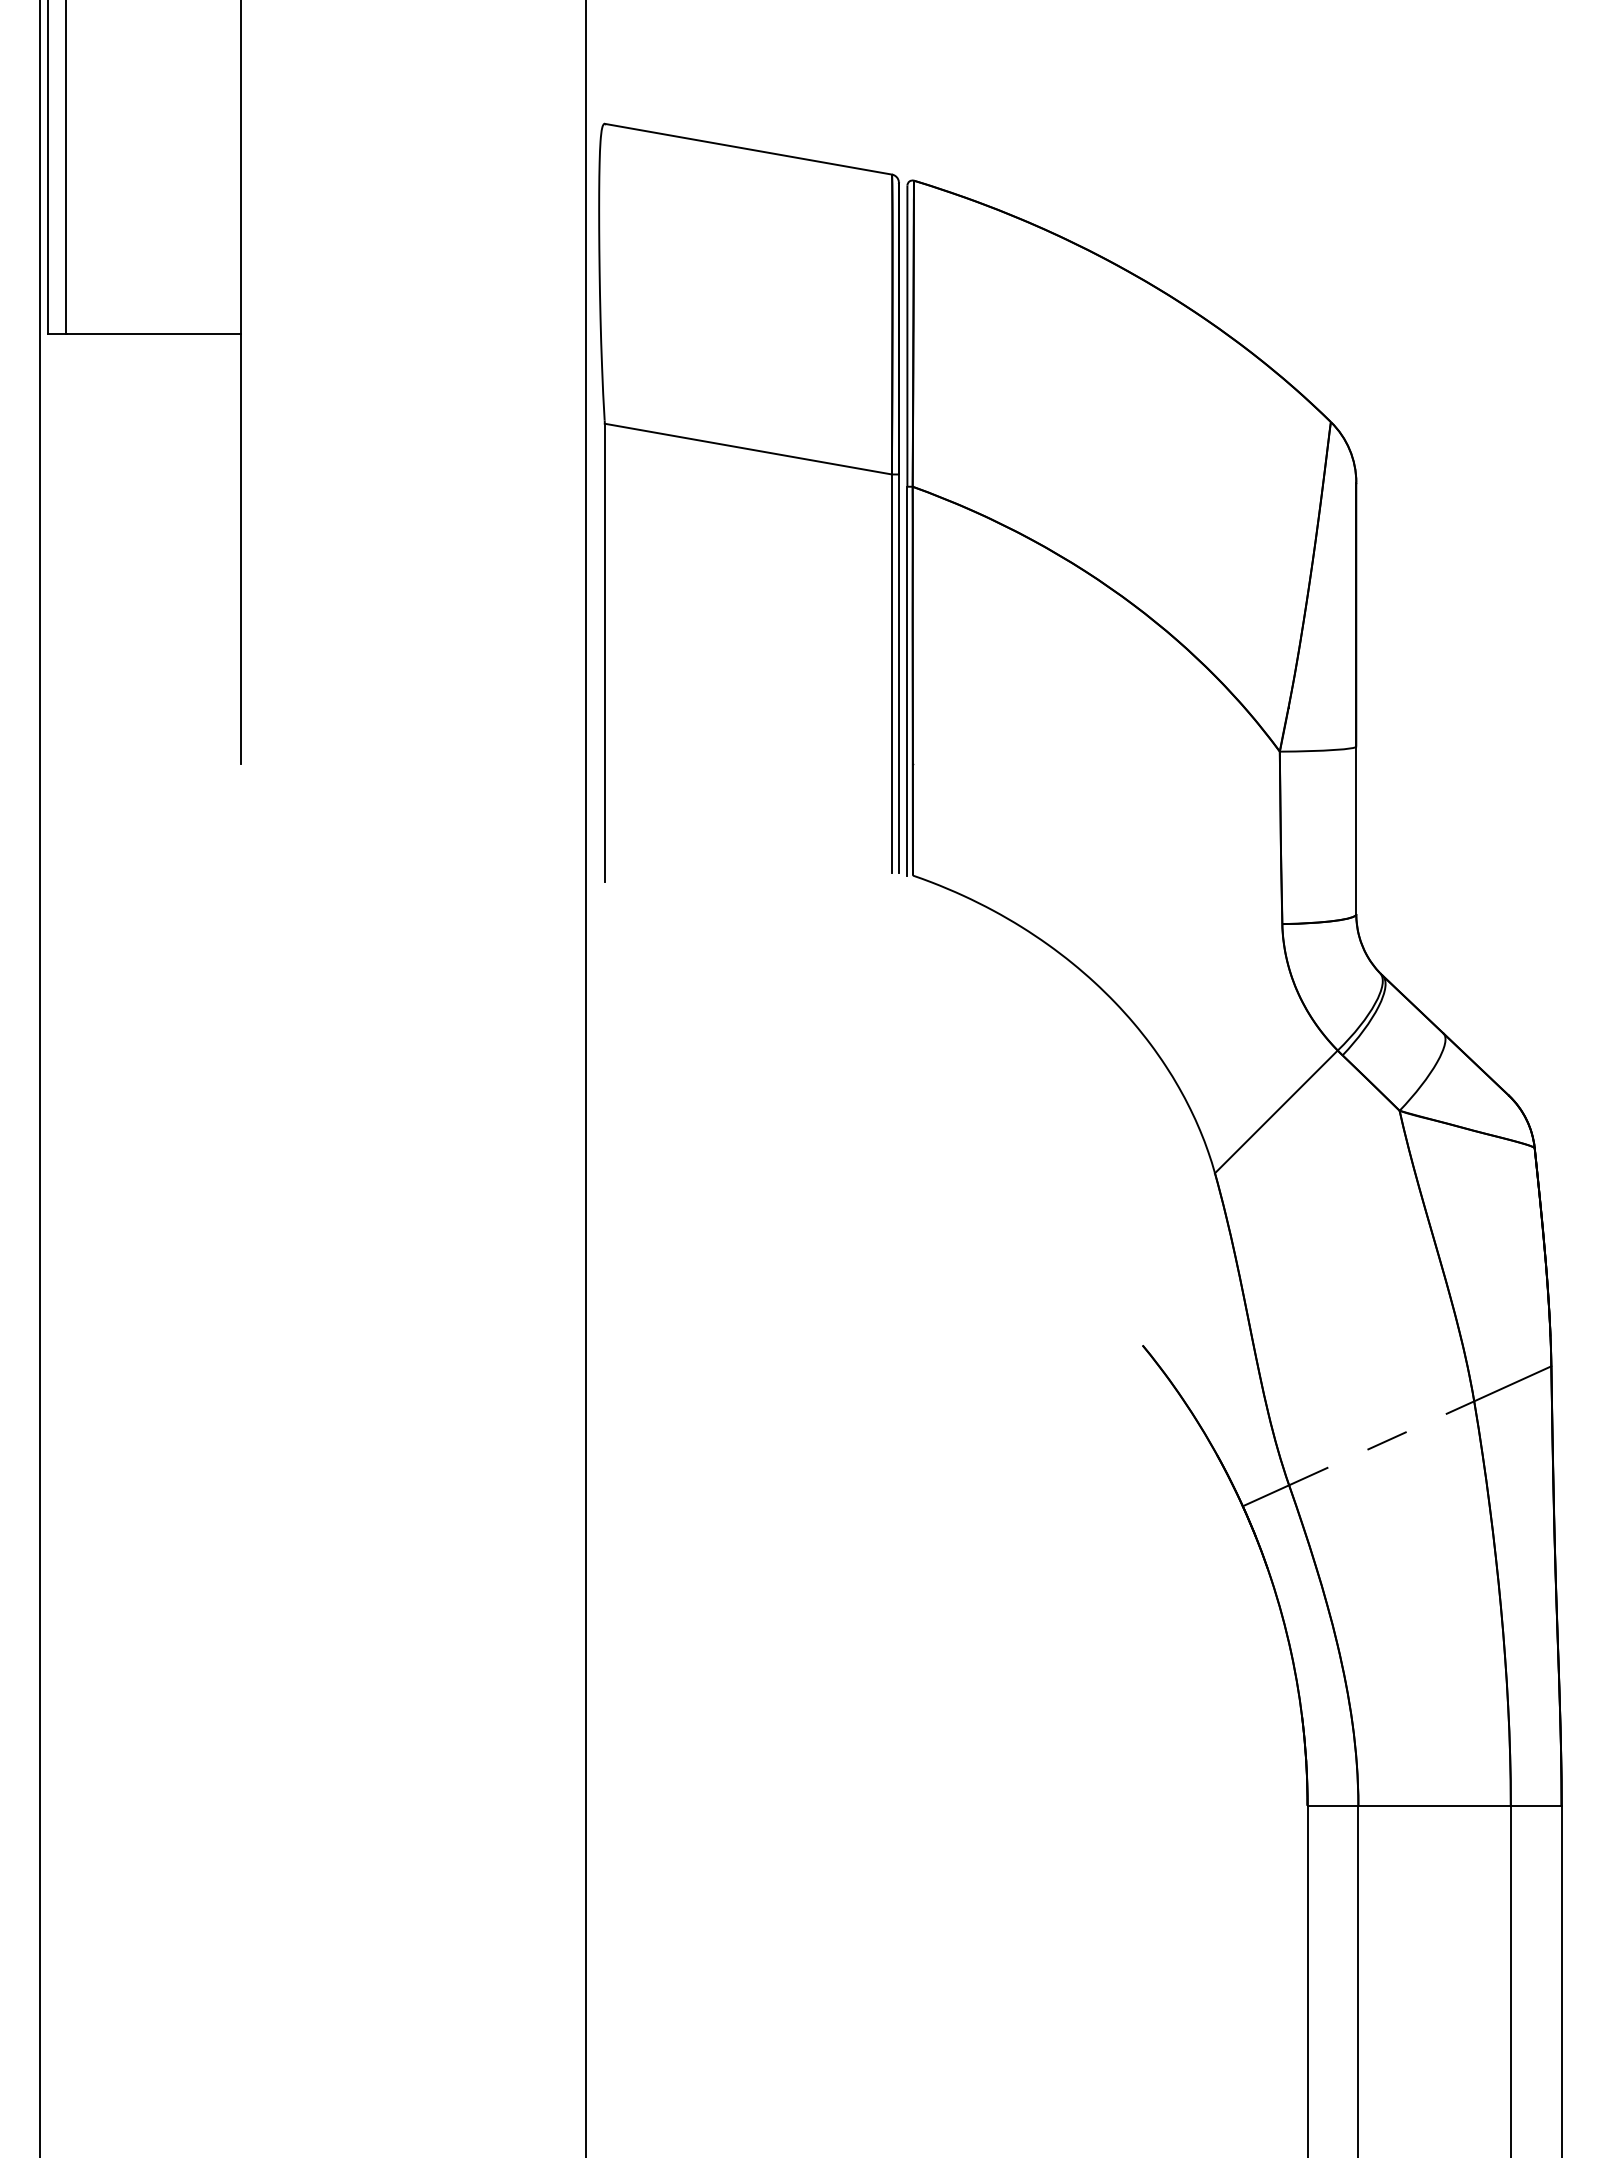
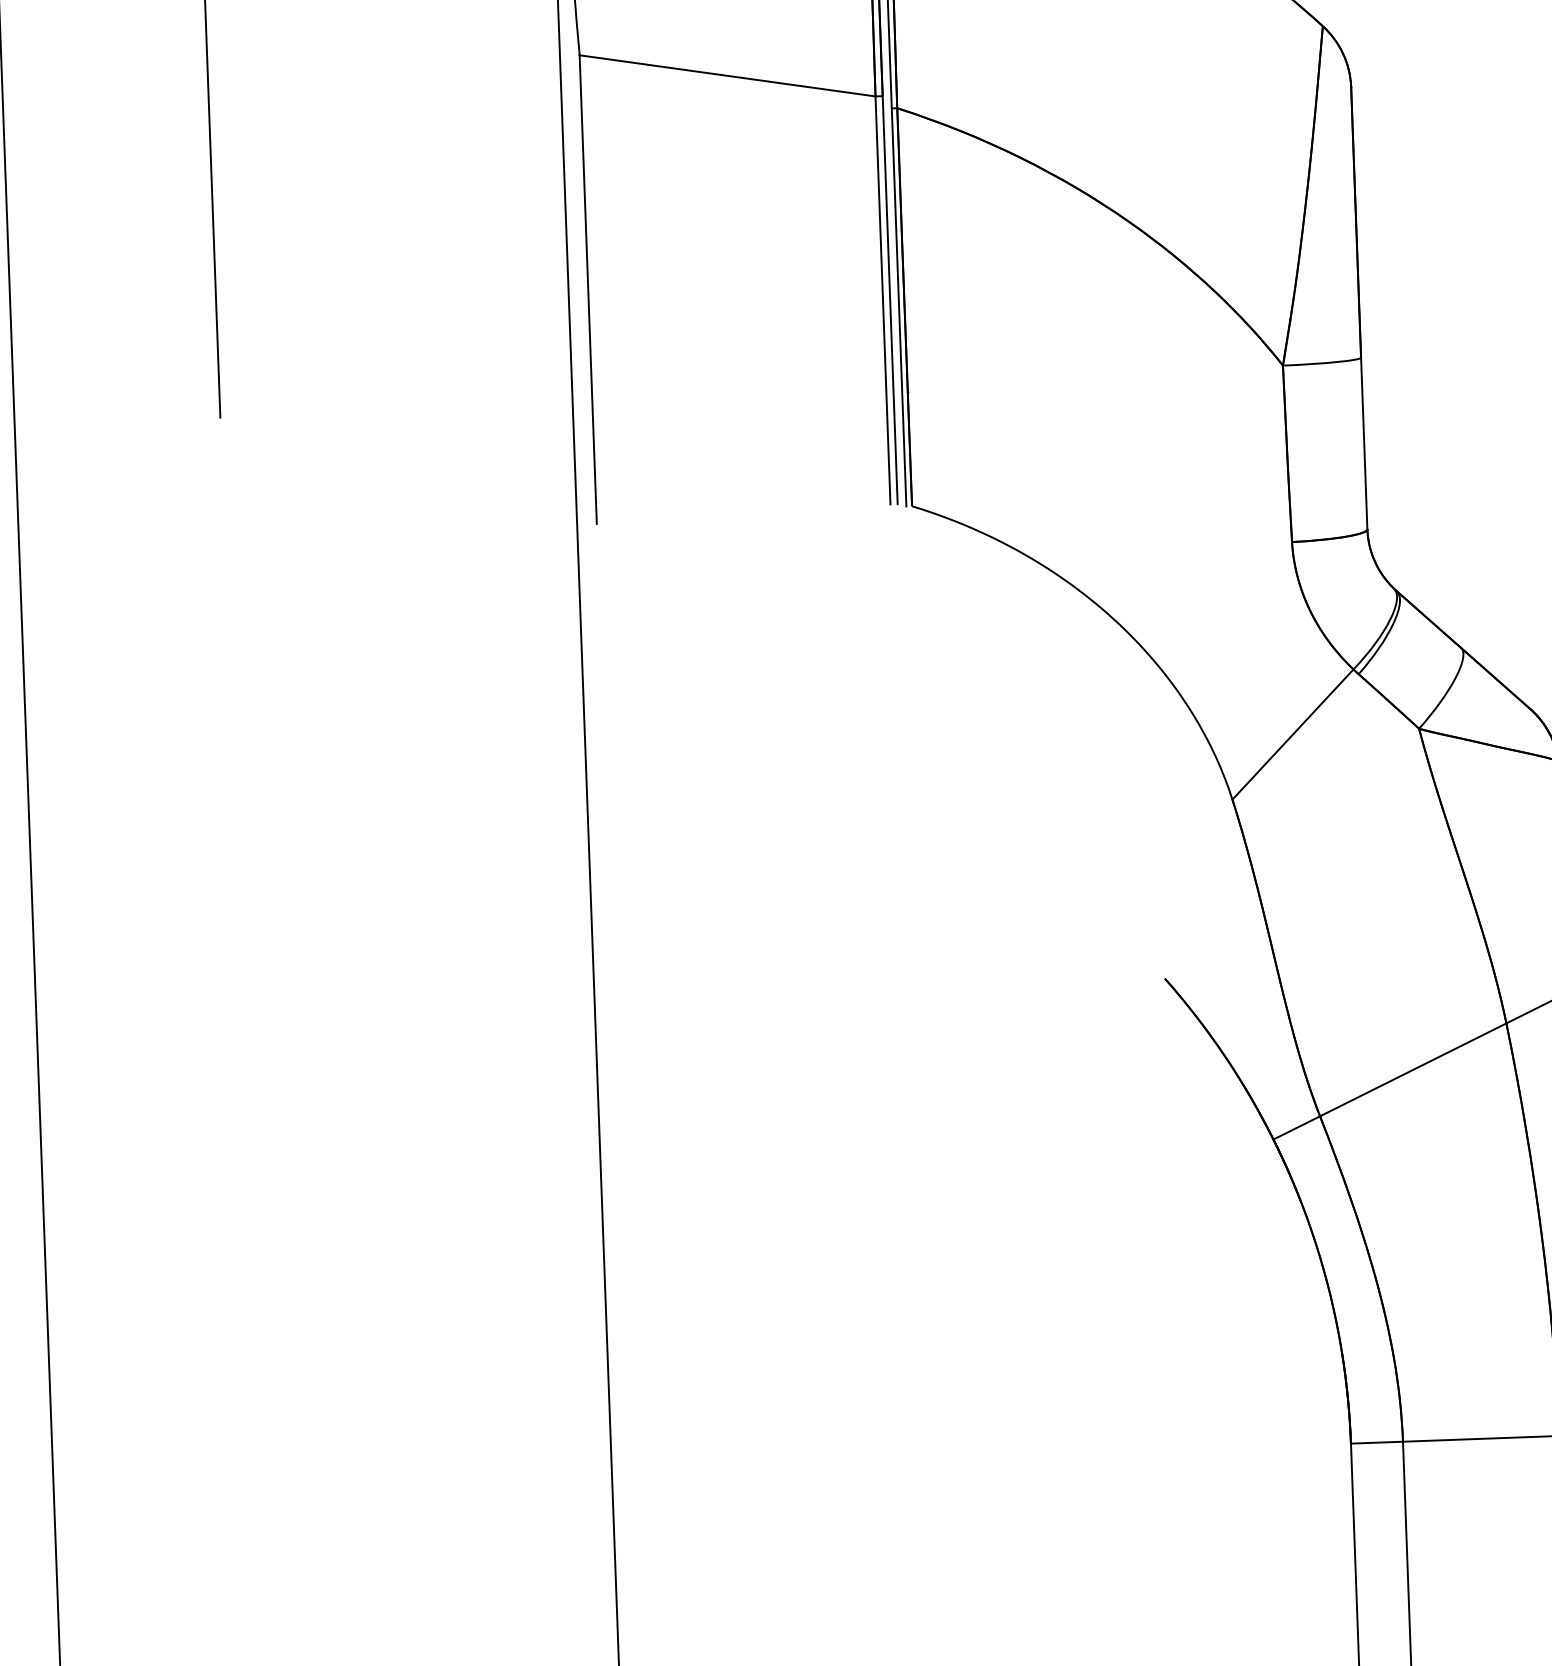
line: (1381, 1443) -> (1413, 1070), dashed -> solid

